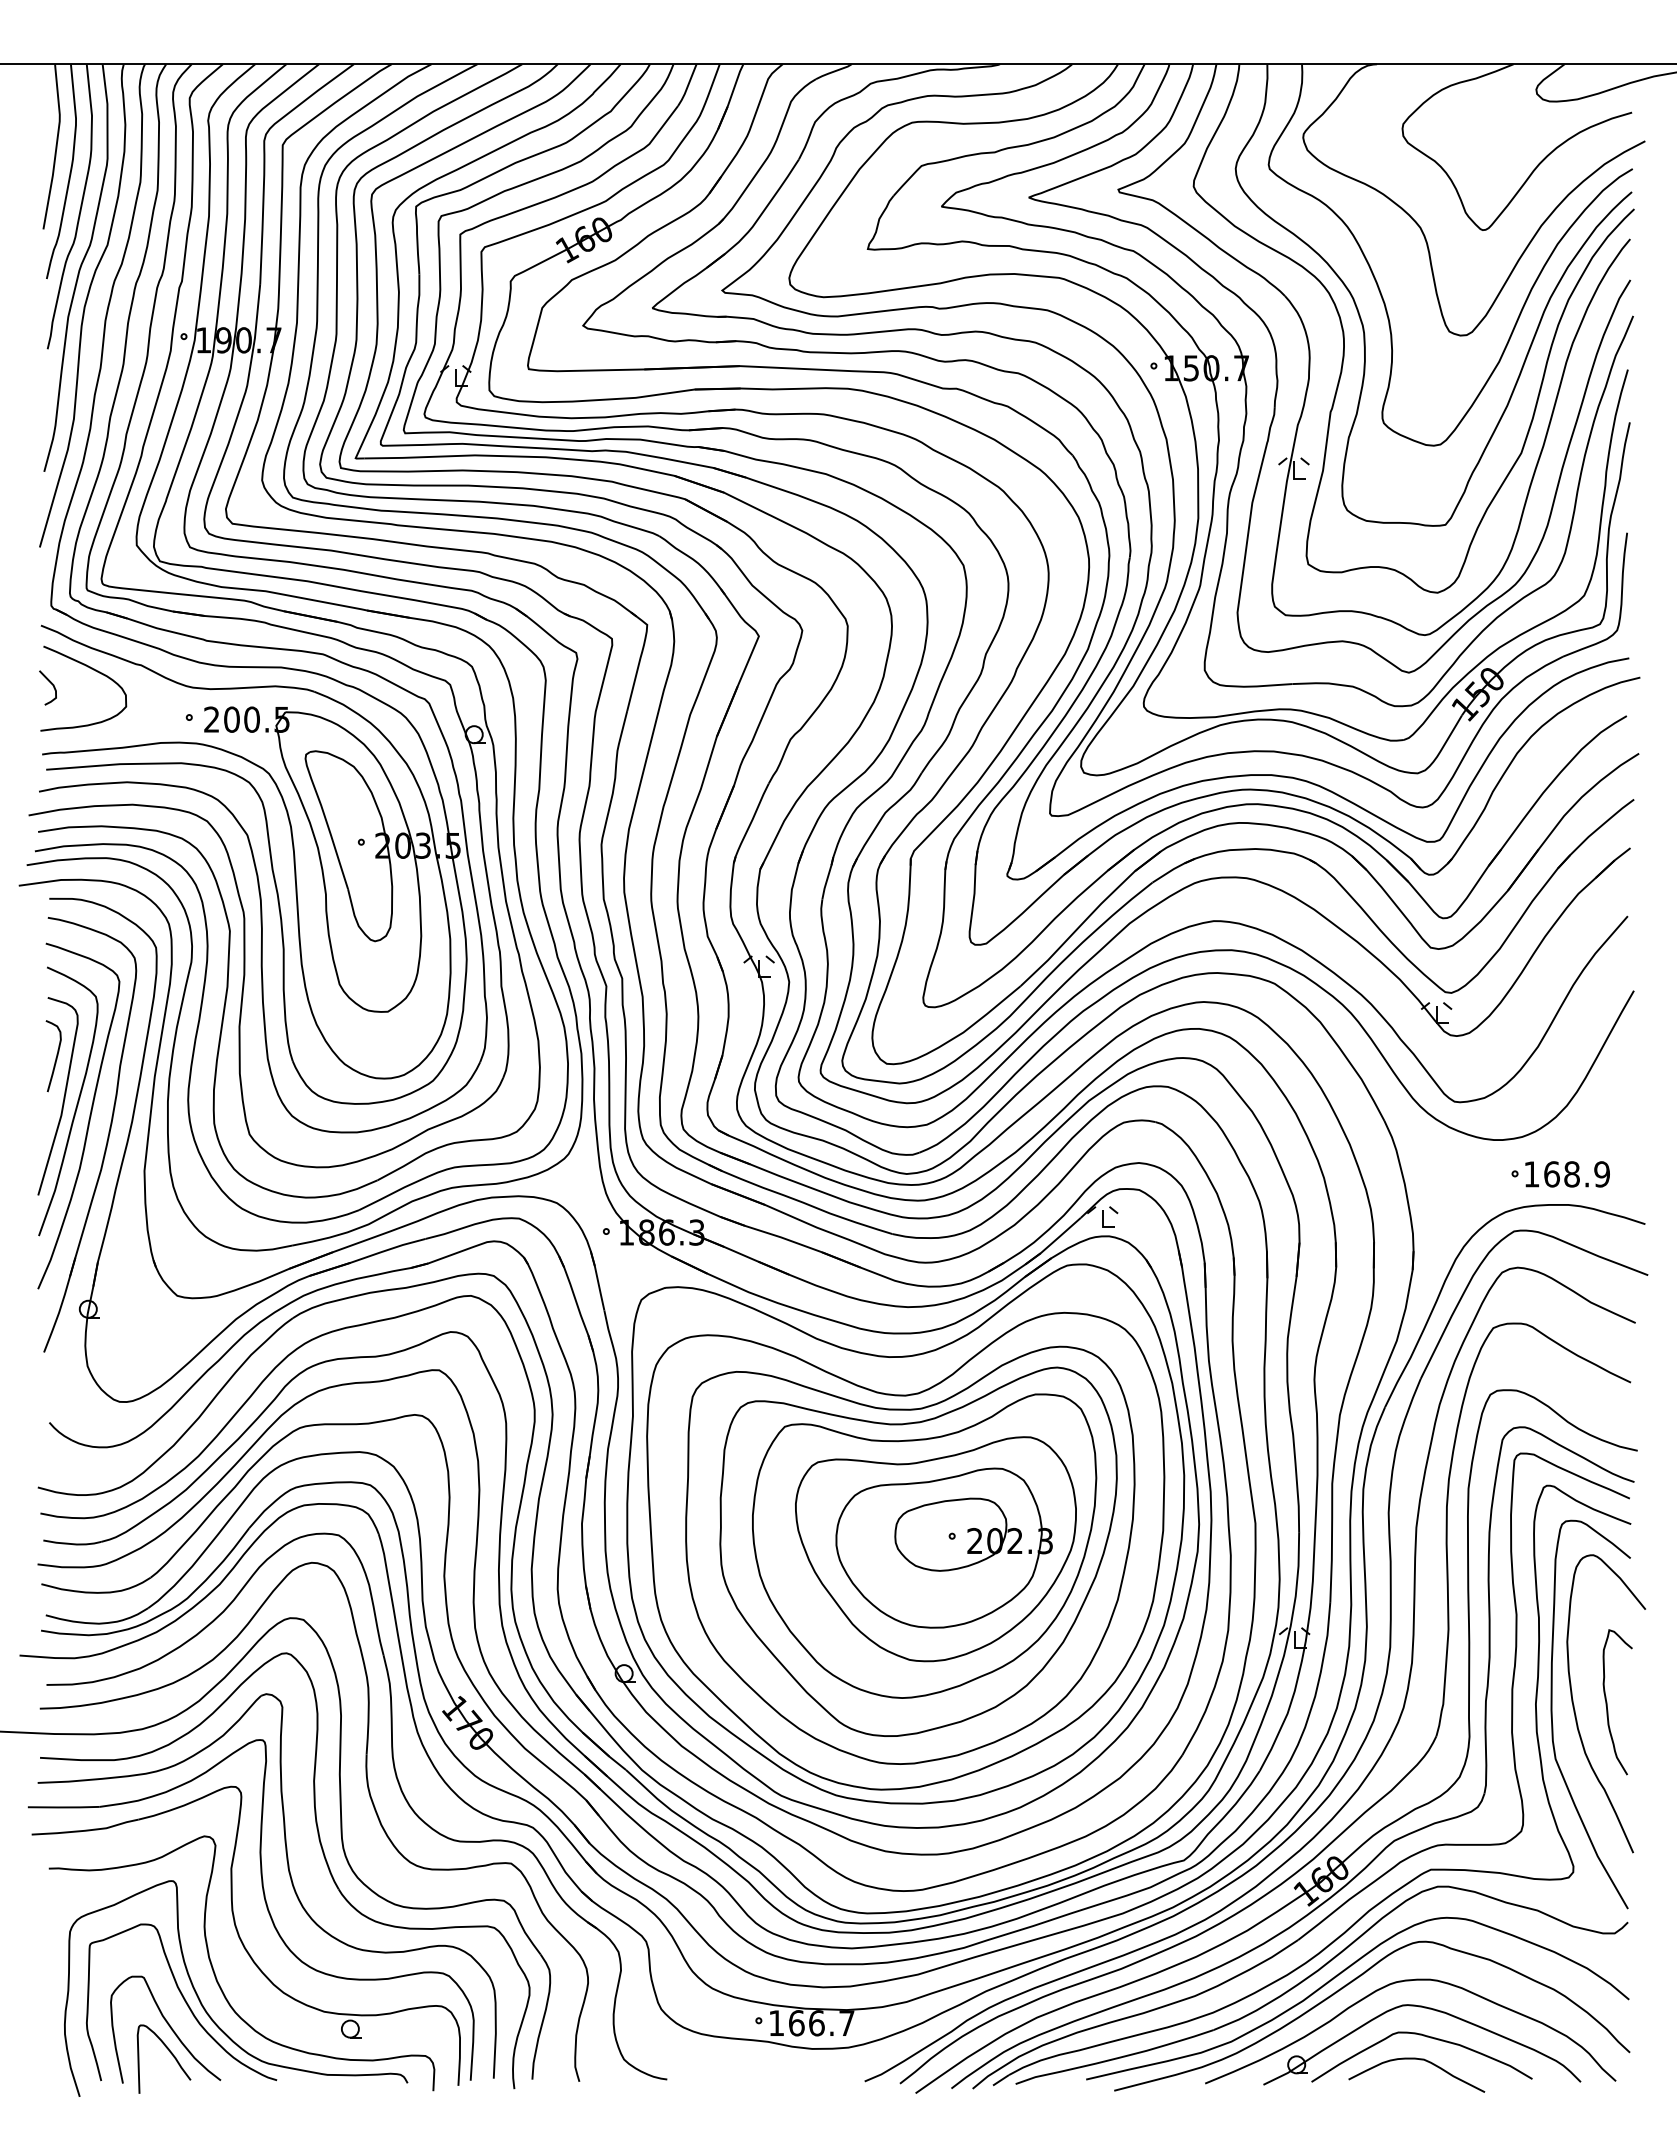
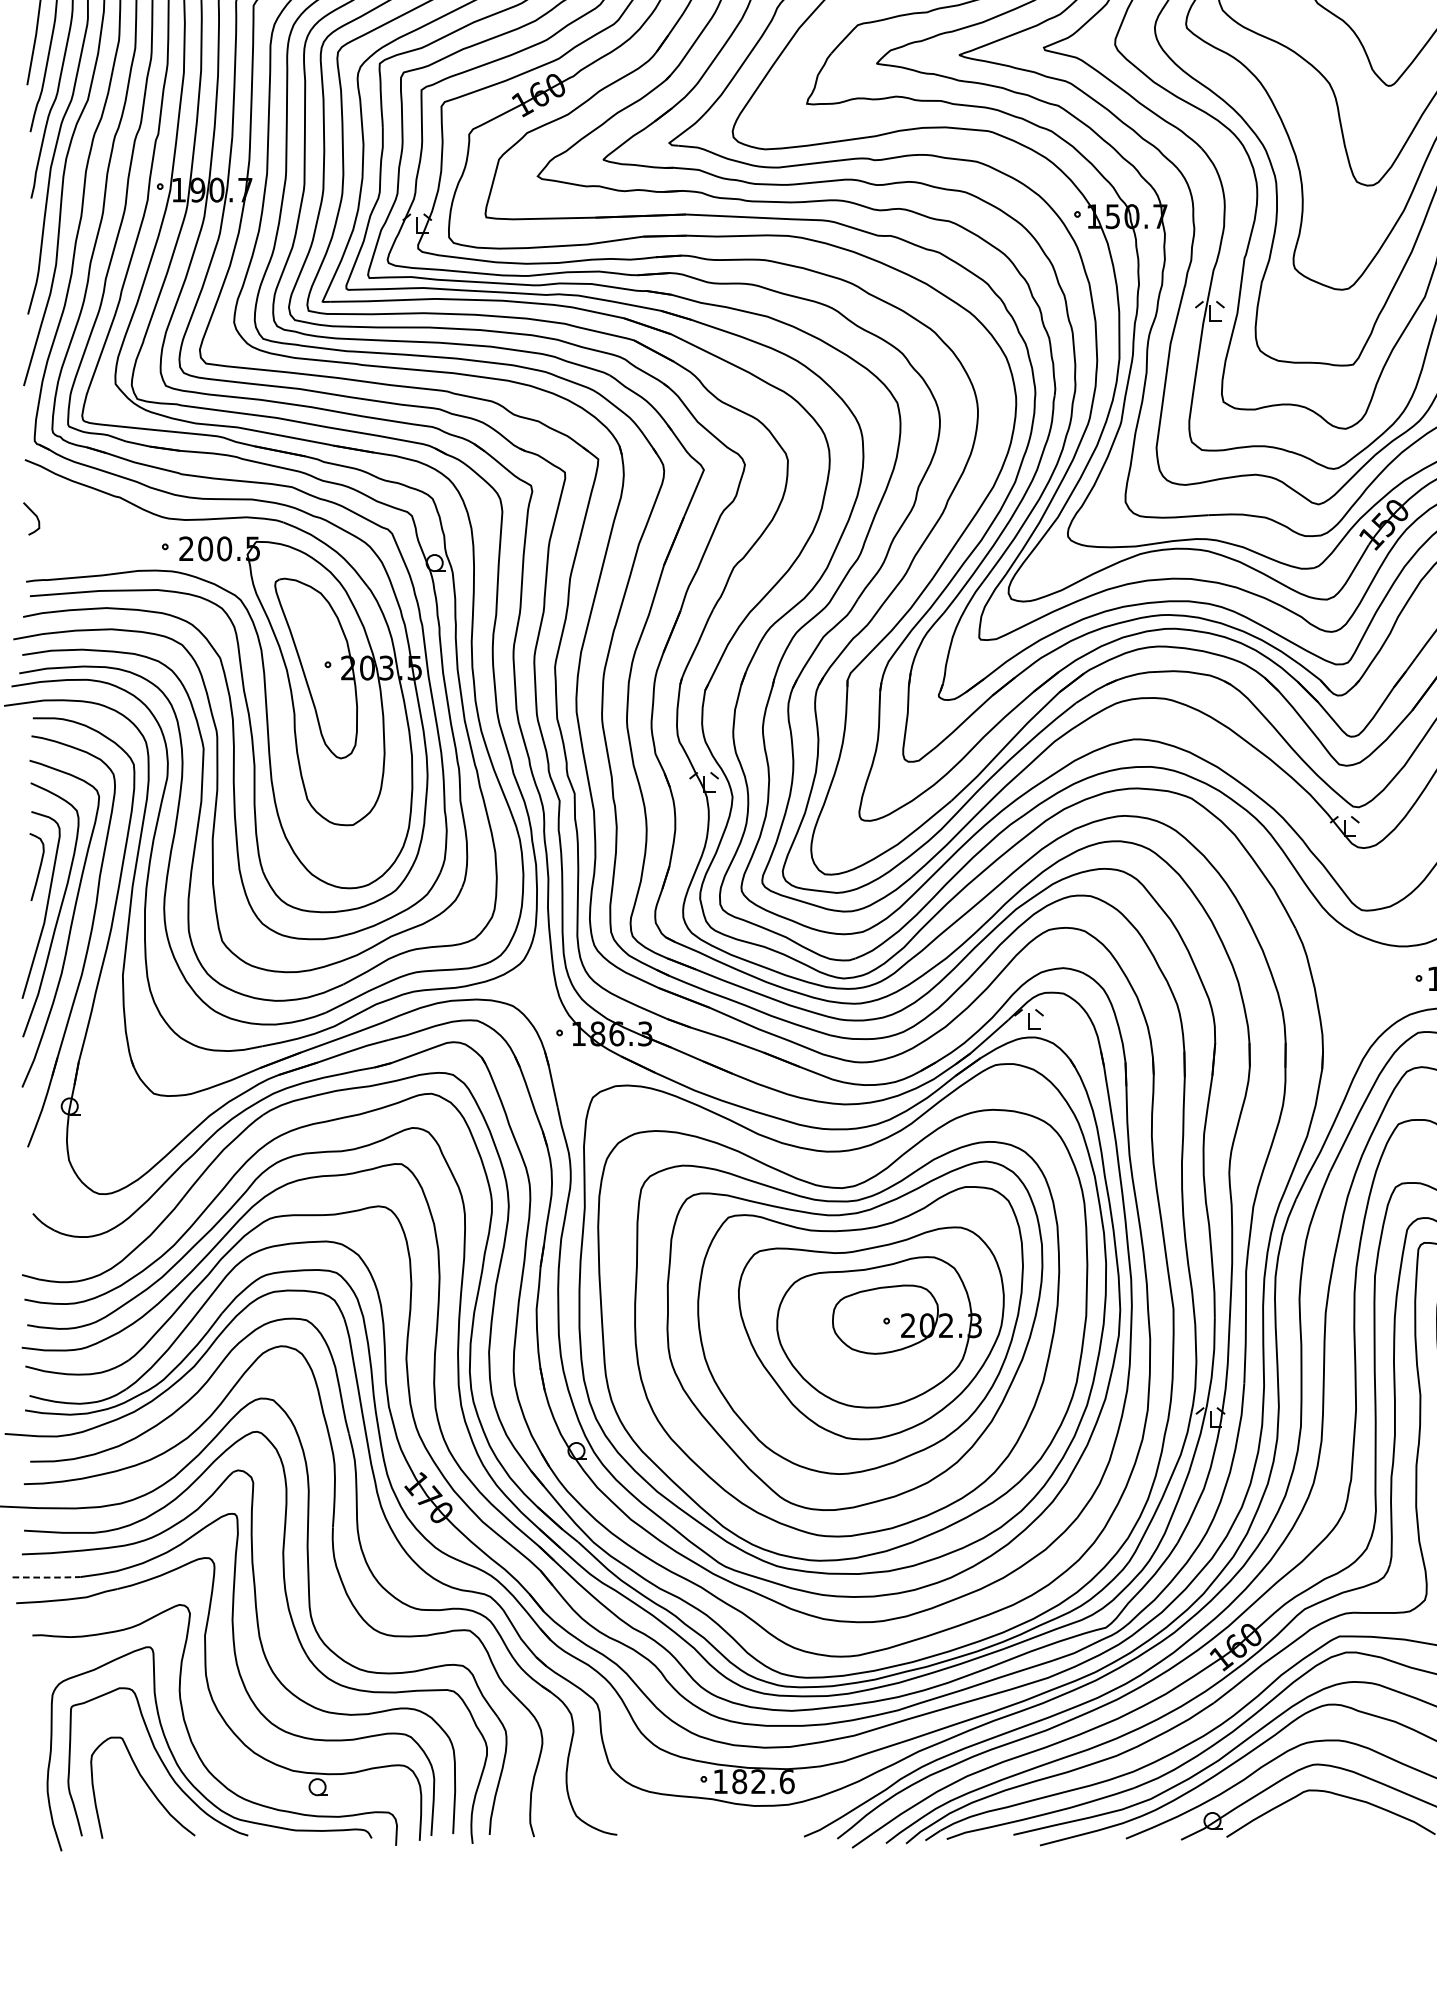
curve: (93, 670) -> (74, 502), removed
line: (63, 1807) -> (46, 1577), solid -> dashed
text: (821, 2023) -> (763, 1781), 166.7 -> 182.6
curve: (169, 2052) -> (146, 1809), removed
curve: (1420, 2060) -> (1329, 1816), removed

